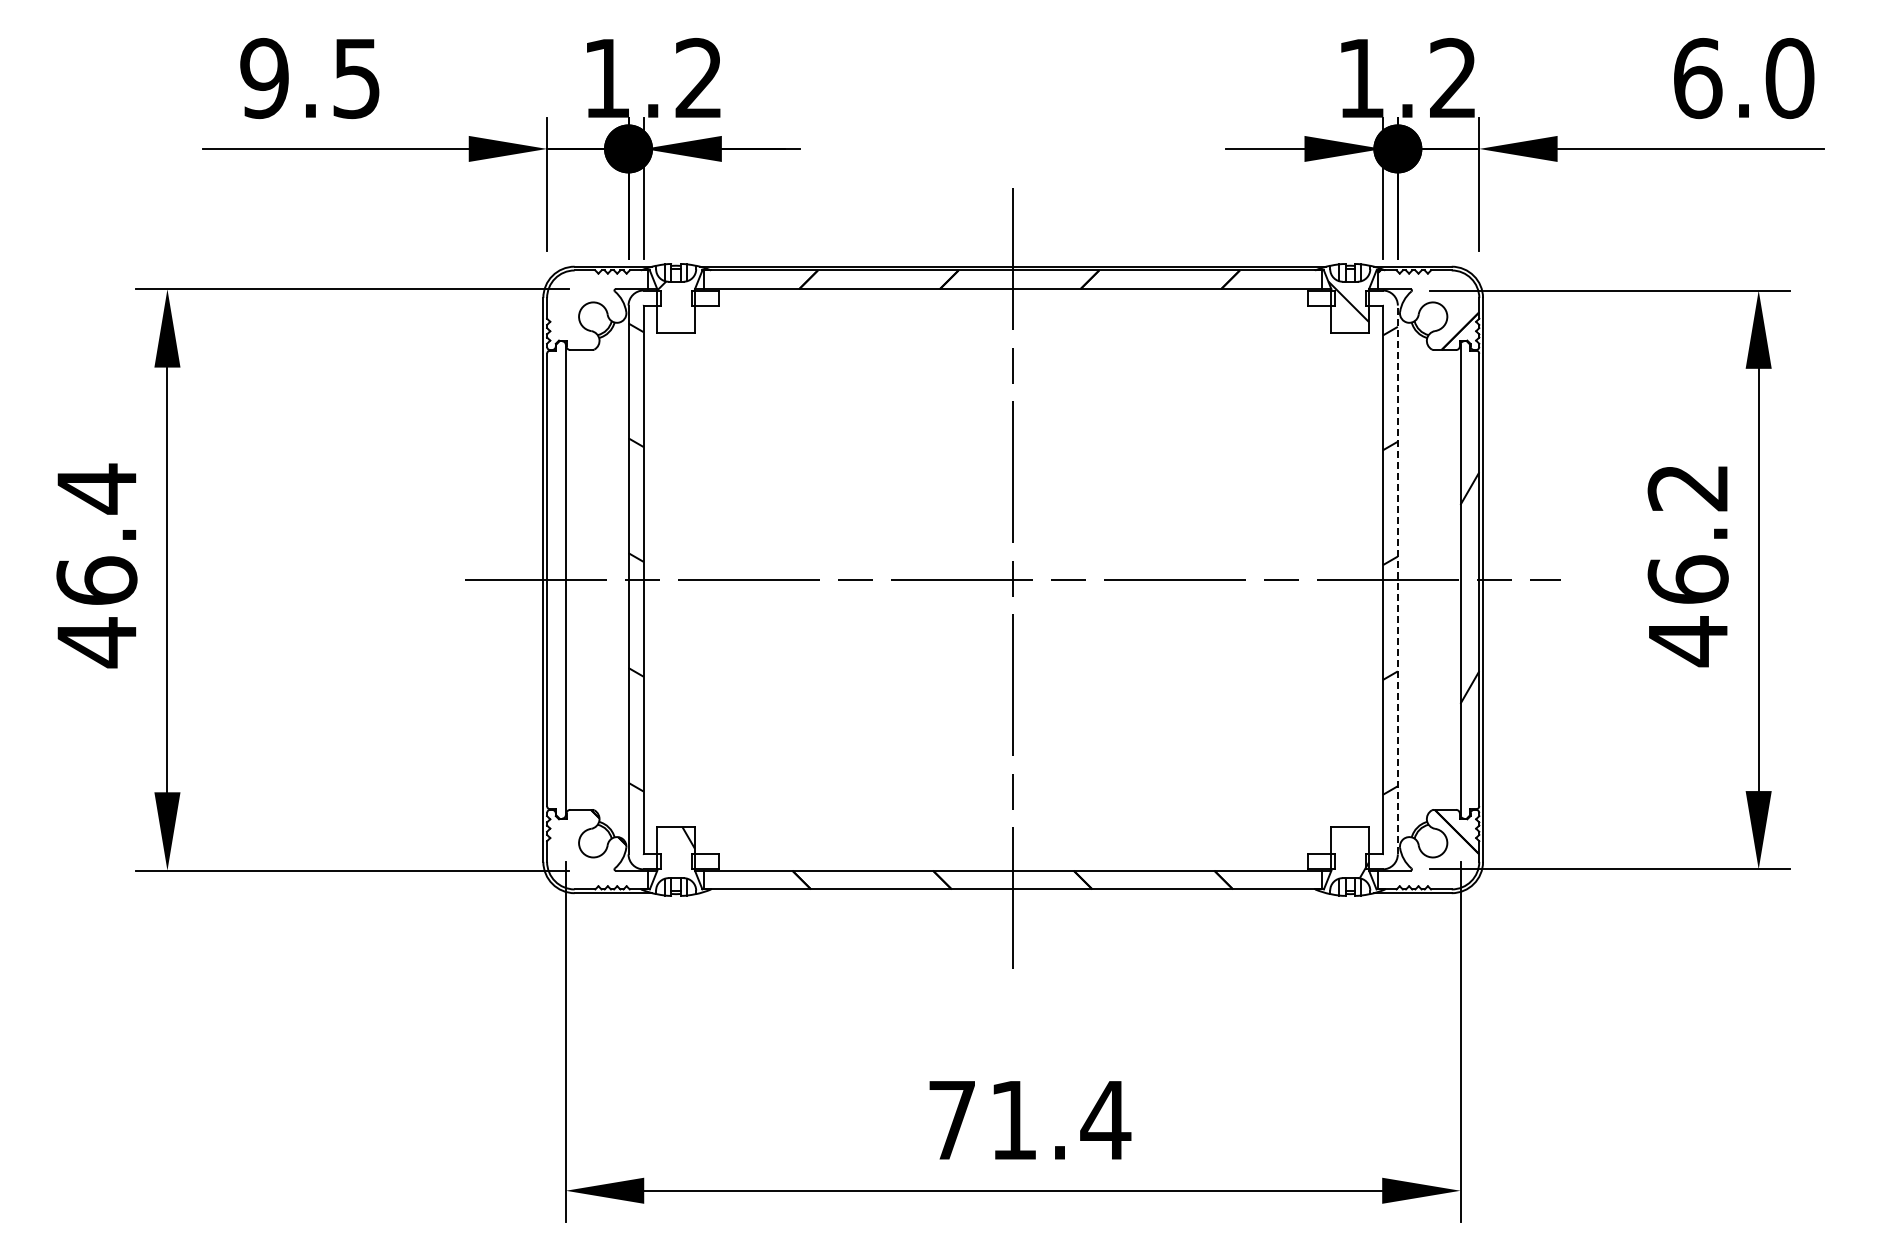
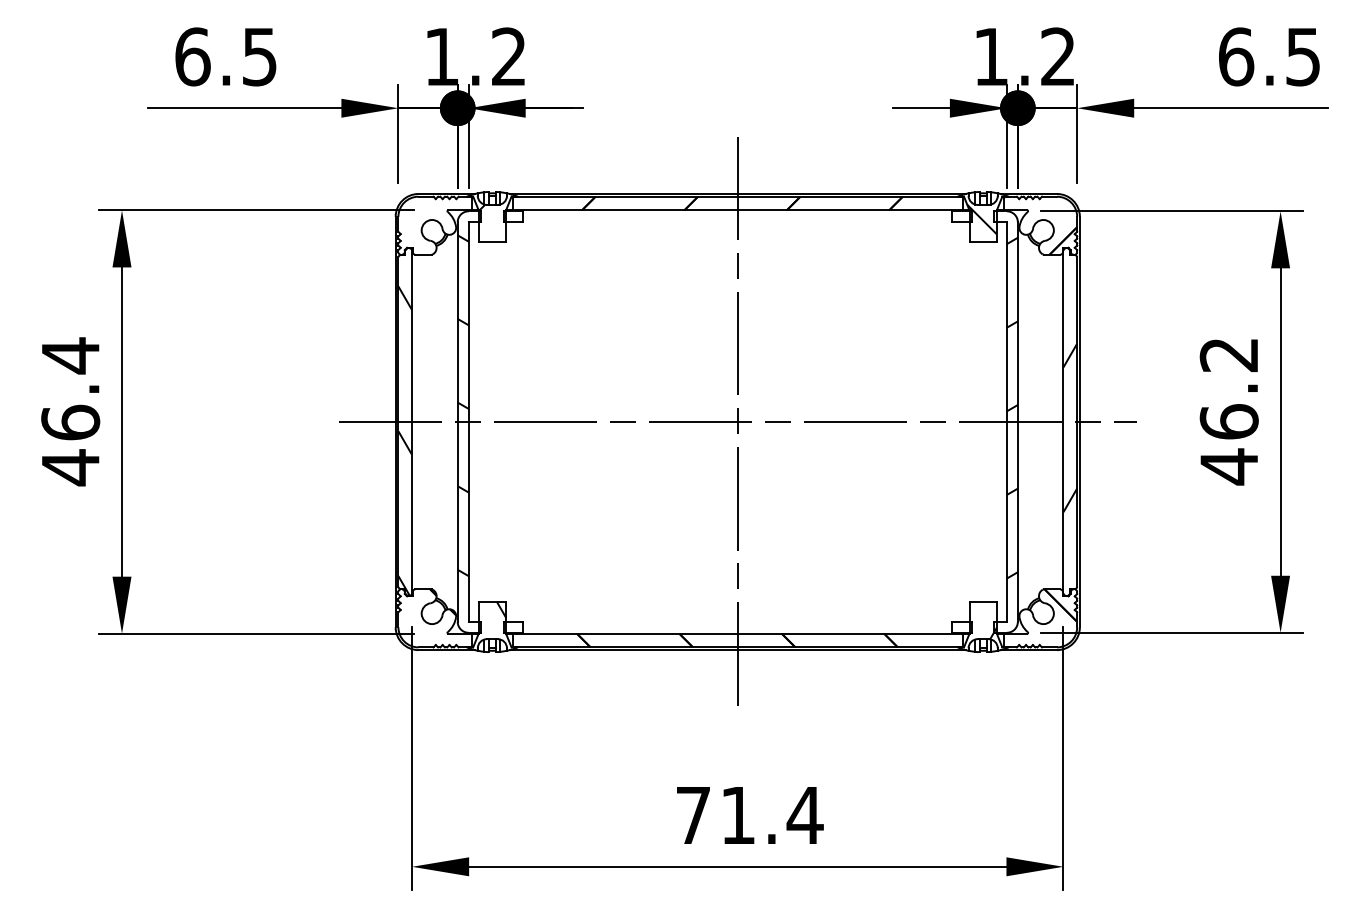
text: (264, 78) -> (192, 56), 9.5 -> 6.5
text: (1789, 78) -> (1303, 56), 6.0 -> 6.5
line: (1397, 579) -> (1017, 421), dashed -> solid
hatch: (556, 605) -> (405, 440), added
line: (1013, 893) -> (738, 650), added

